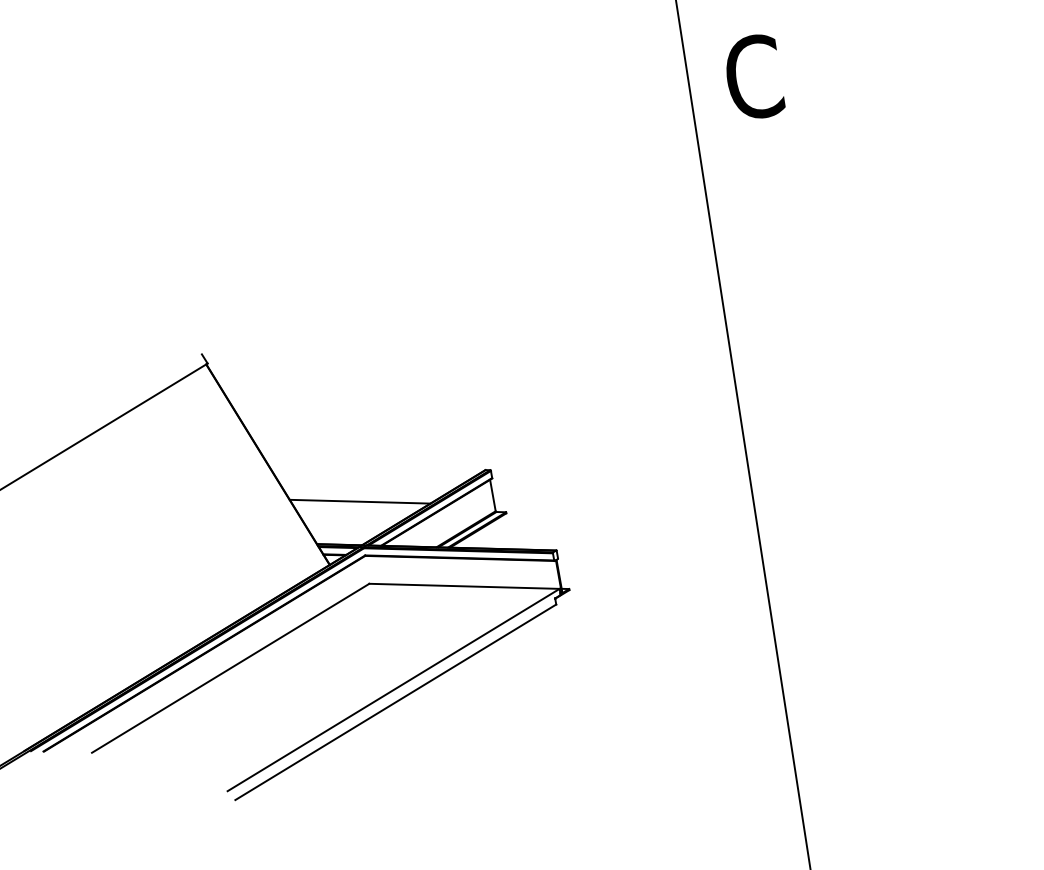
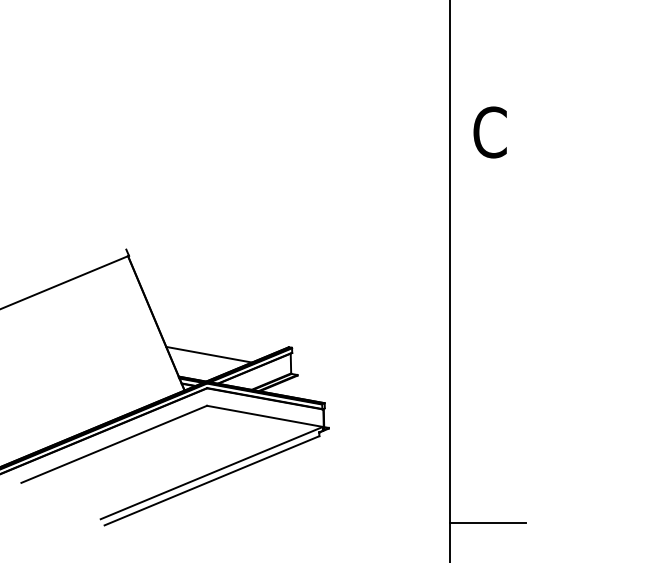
line: (846, 702) -> (487, 523), added

